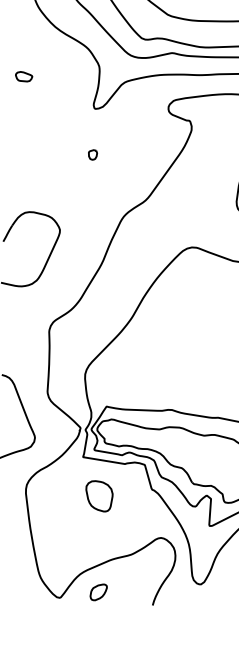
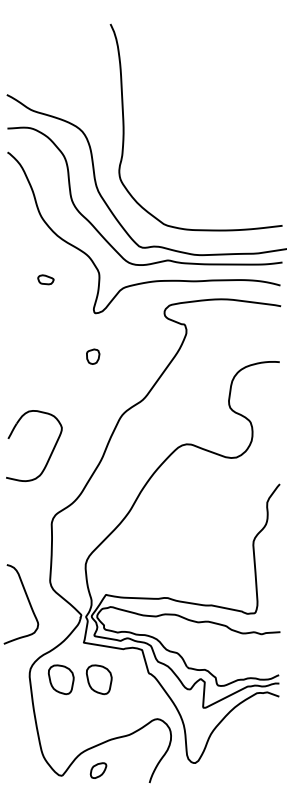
part: (23, 76) -> (45, 279), moved
part: (92, 154) -> (92, 356), size x1.6
part: (58, 496) -> (60, 679), added

